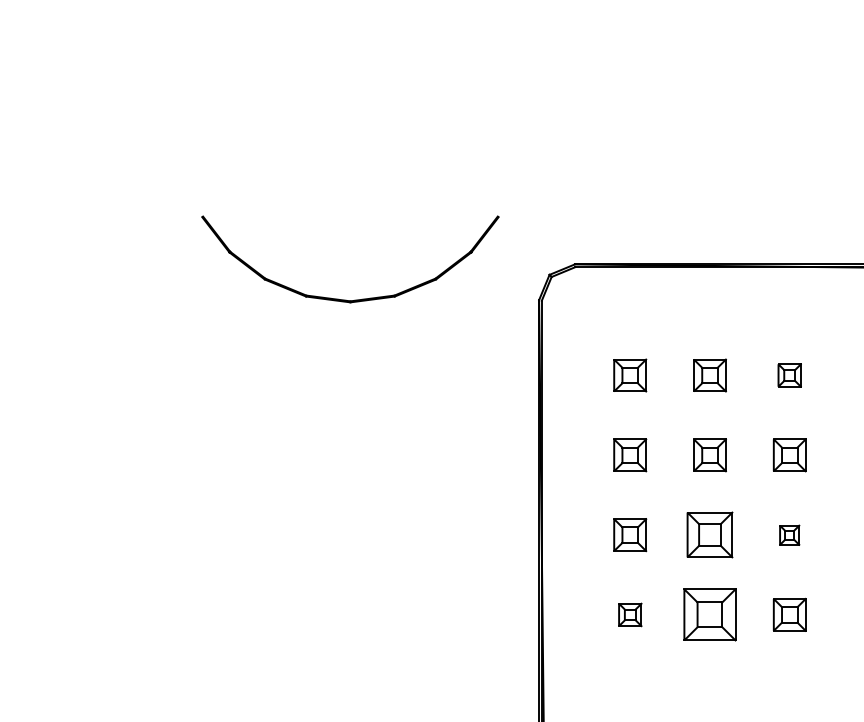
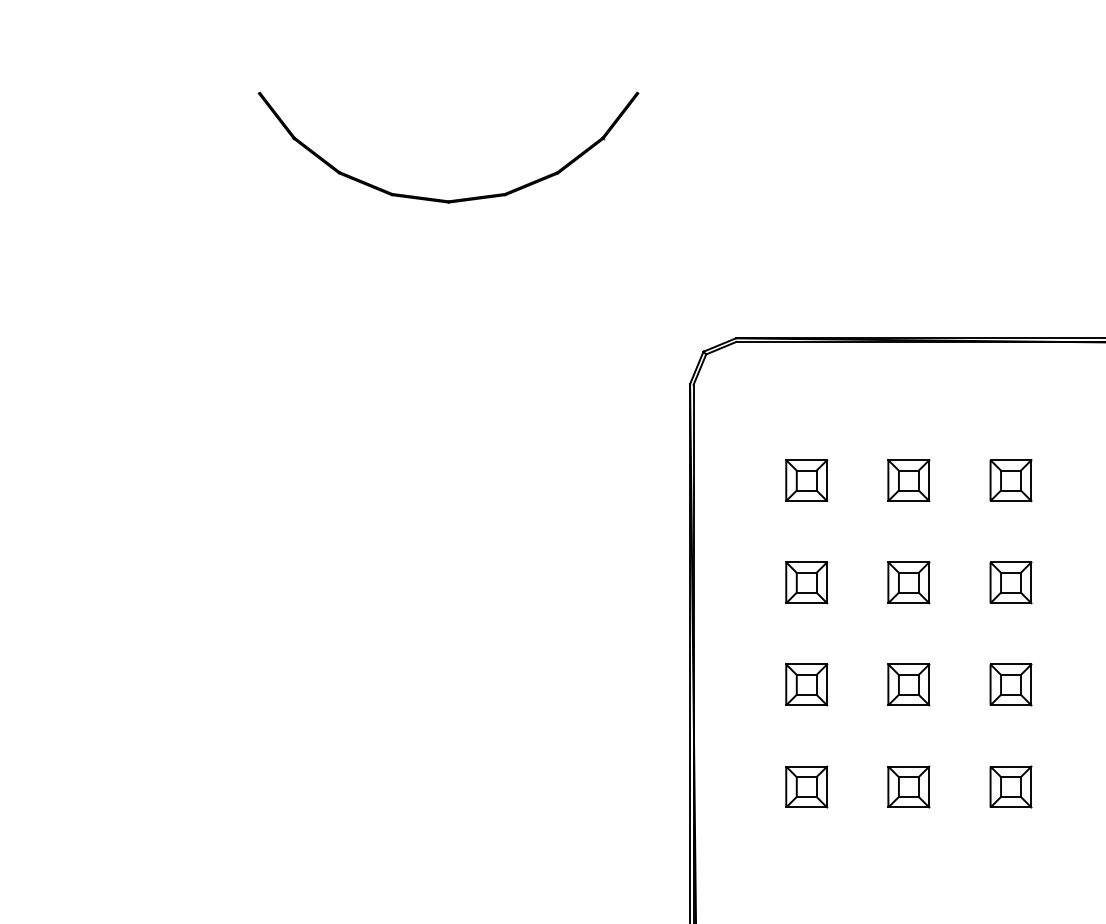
part: (346, 299) -> (443, 198), moved
part: (789, 375) -> (1010, 480), size x1.43
part: (709, 535) -> (908, 685), size x0.71
part: (789, 535) -> (1010, 685), size x1.67
part: (630, 614) -> (807, 786), size x1.43
part: (709, 614) -> (908, 786), size x0.62

